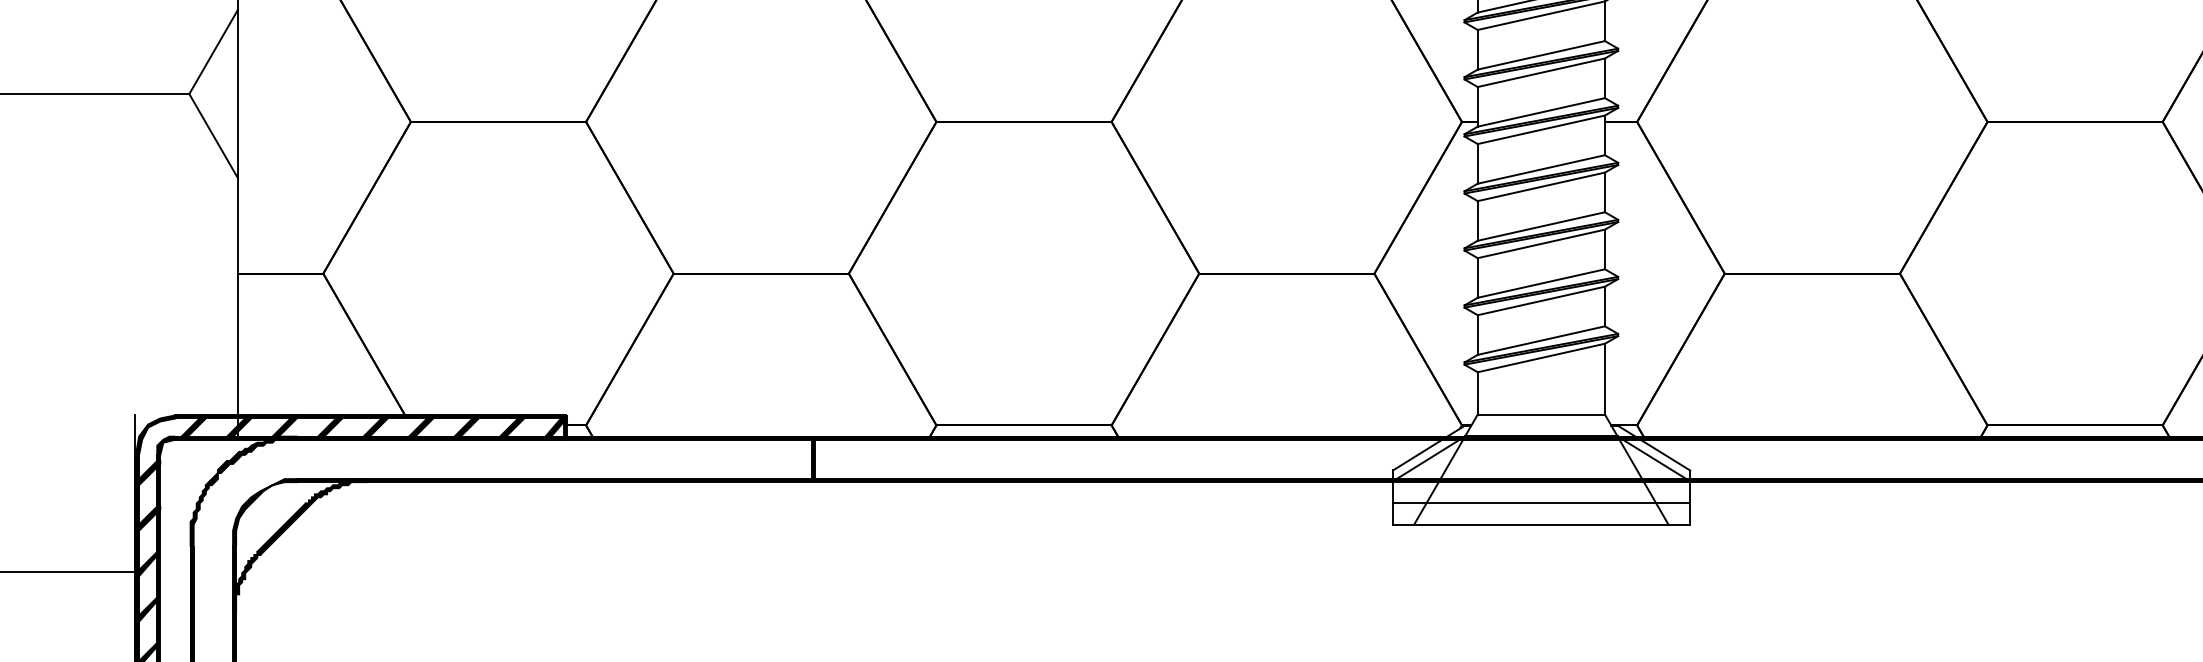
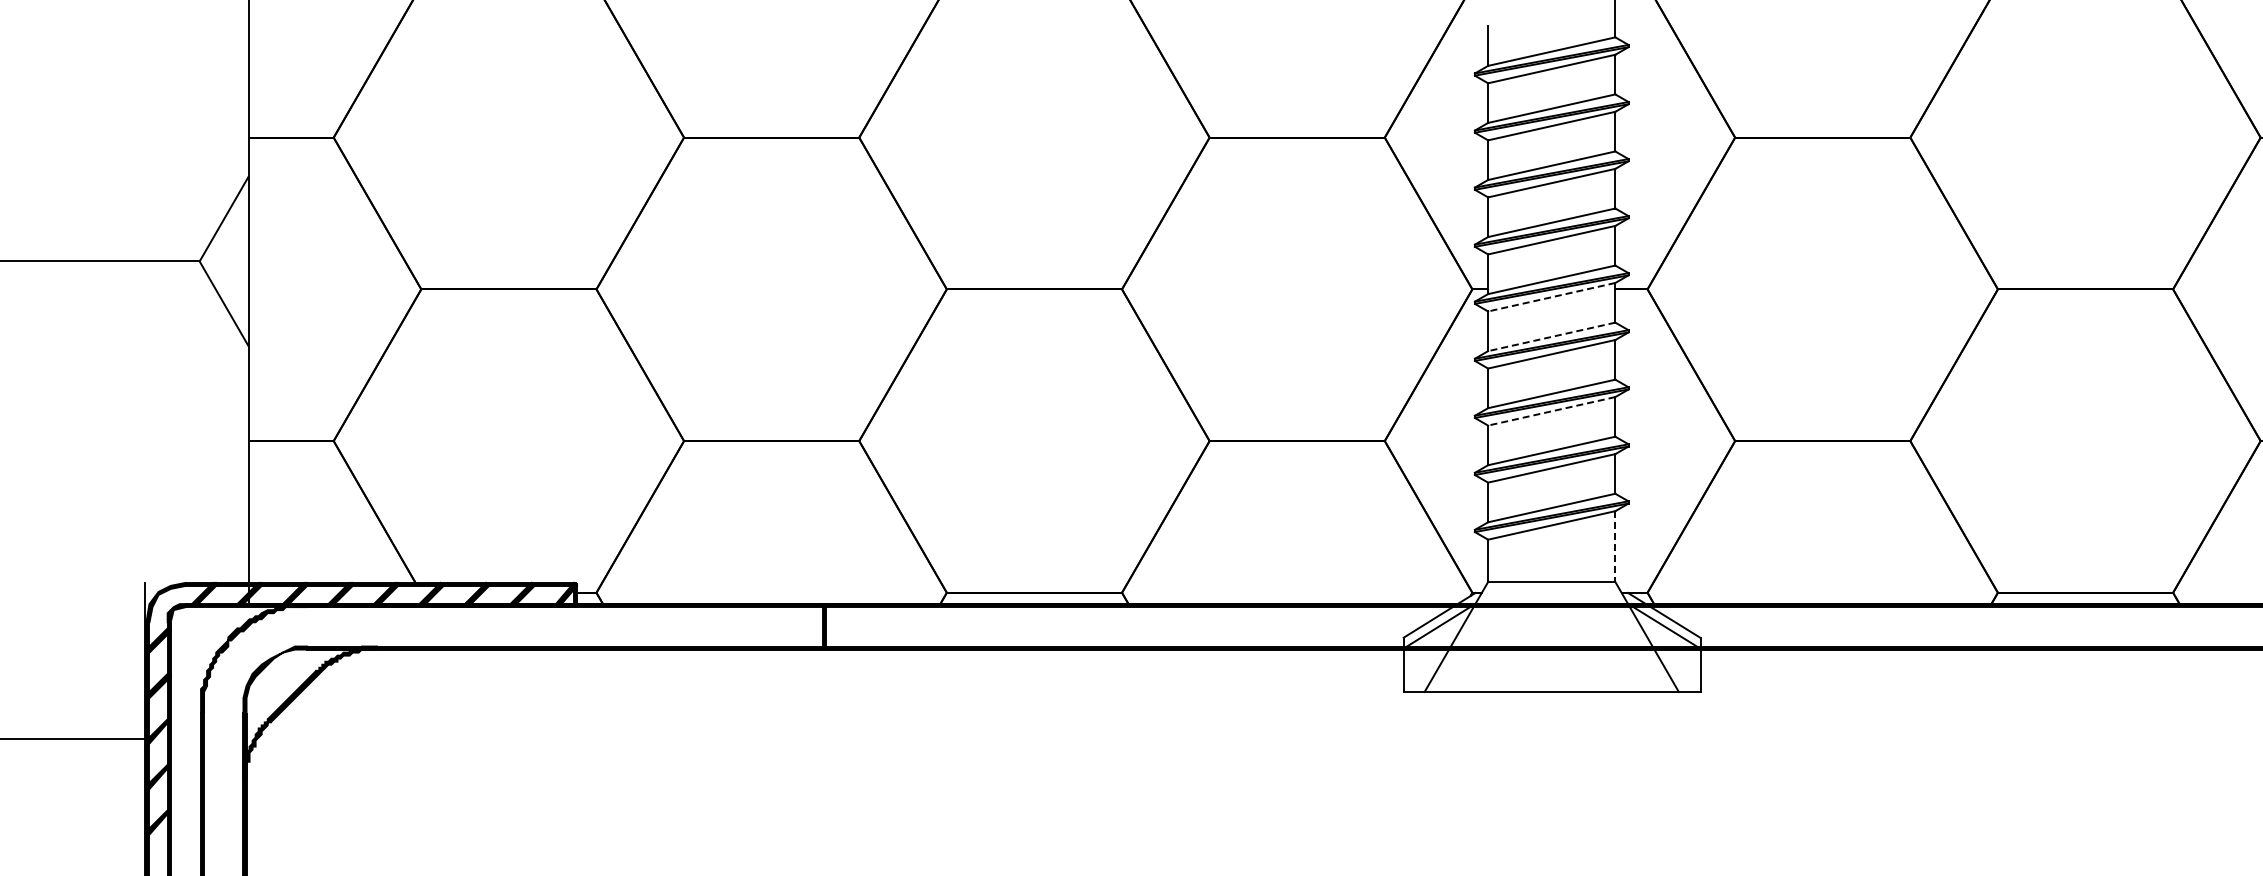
line: (1541, 130) -> (1551, 297), solid -> dashed
line: (1541, 170) -> (1551, 337), solid -> dashed
line: (1541, 244) -> (1551, 411), solid -> dashed
line: (1605, 380) -> (1615, 547), solid -> dashed
line: (1541, 503) -> (1551, 670), removed

